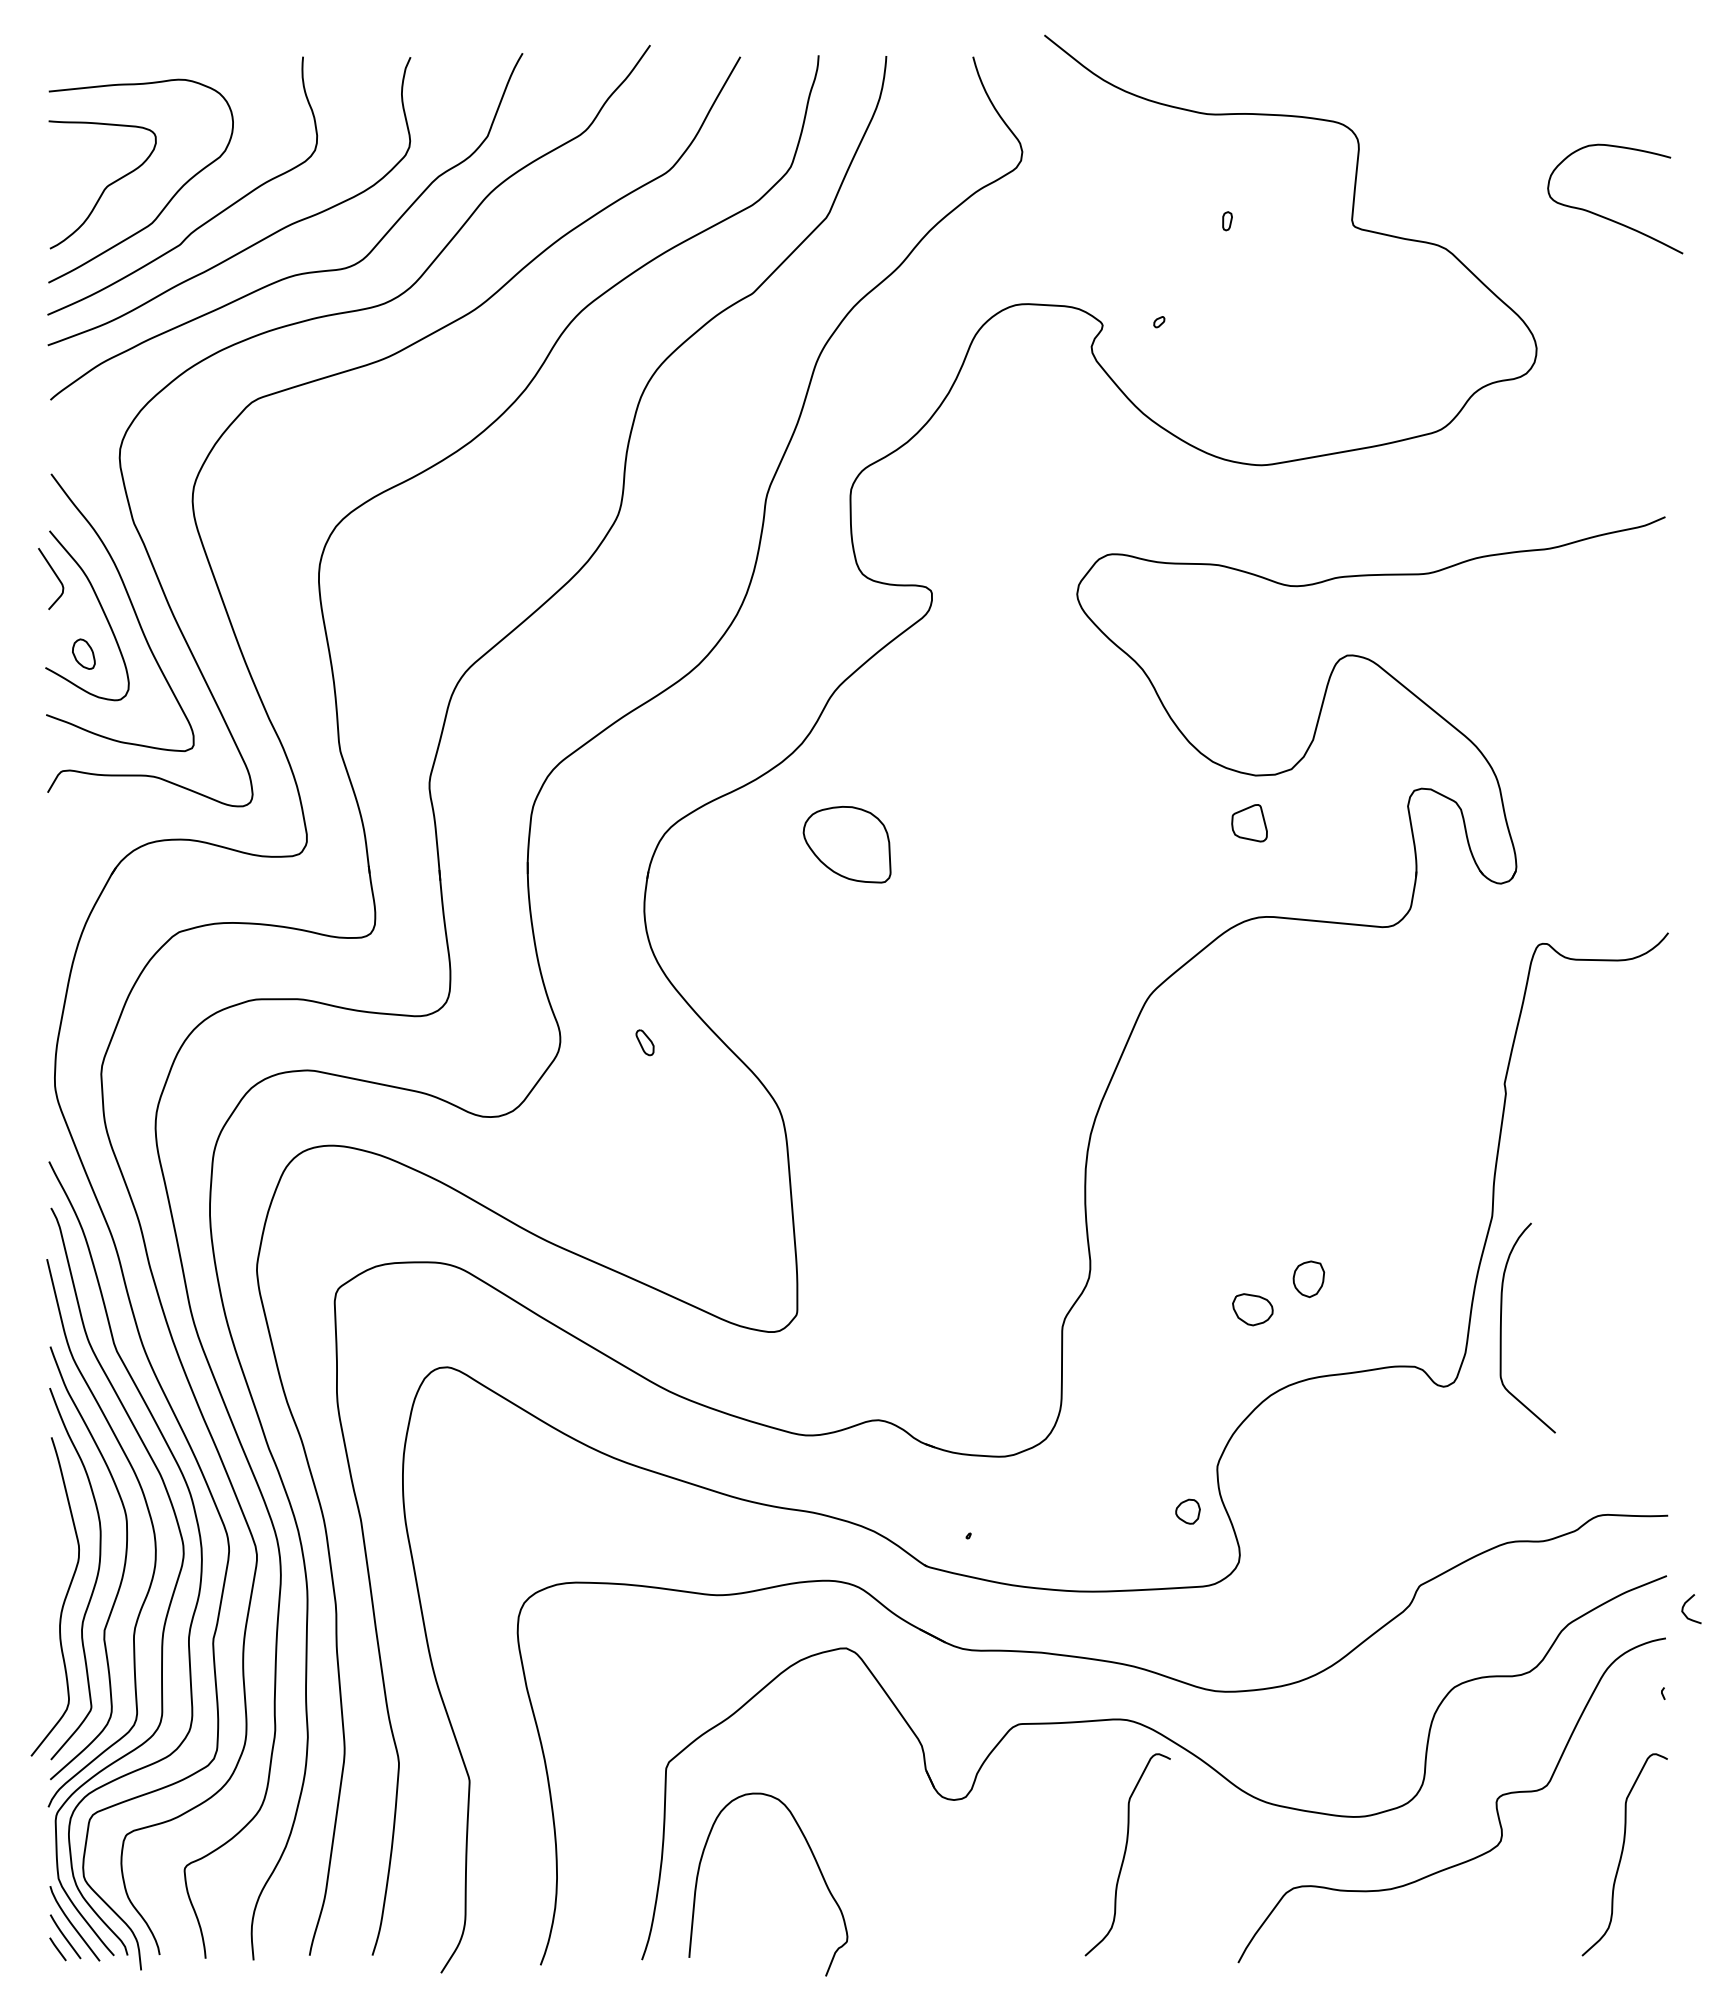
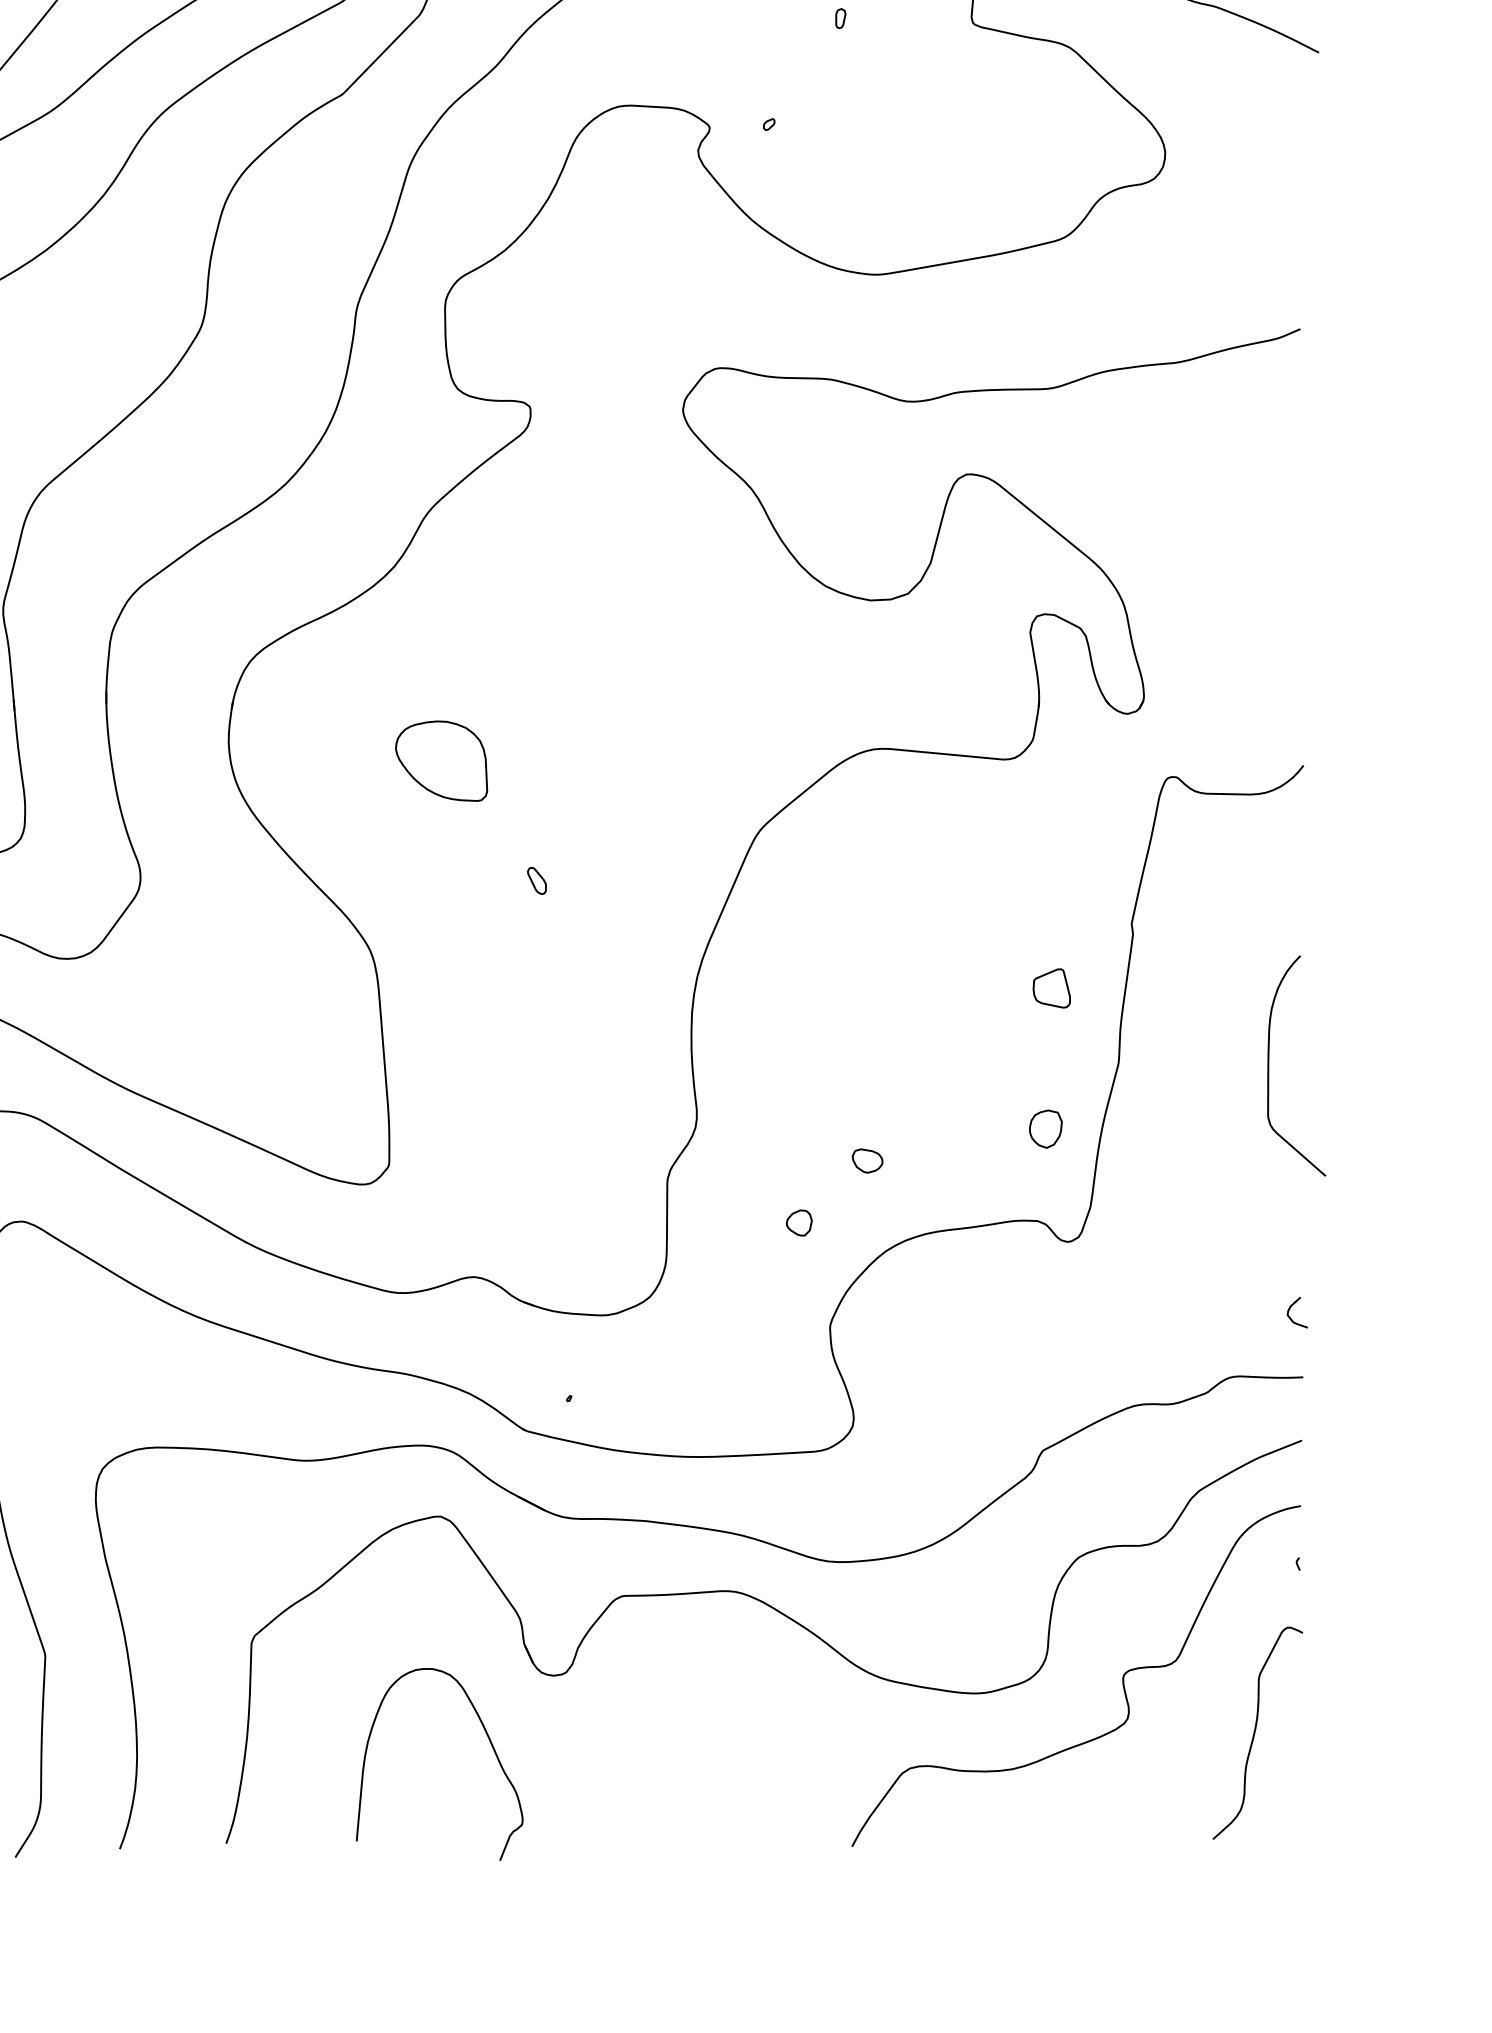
part: (1249, 823) -> (1051, 988), moved
part: (846, 844) -> (440, 760), moved
part: (644, 1042) -> (536, 880), moved
part: (1308, 1279) -> (1045, 1129), moved
part: (1253, 1309) -> (868, 1160), size x0.71
curve: (1501, 1327) -> (1269, 1065), moved
part: (1187, 1511) -> (798, 1222), moved
curve: (1685, 1613) -> (1291, 1317), moved
curve: (1125, 1854) -> (733, 1732), removed
curve: (814, 1860) -> (488, 1739), moved

